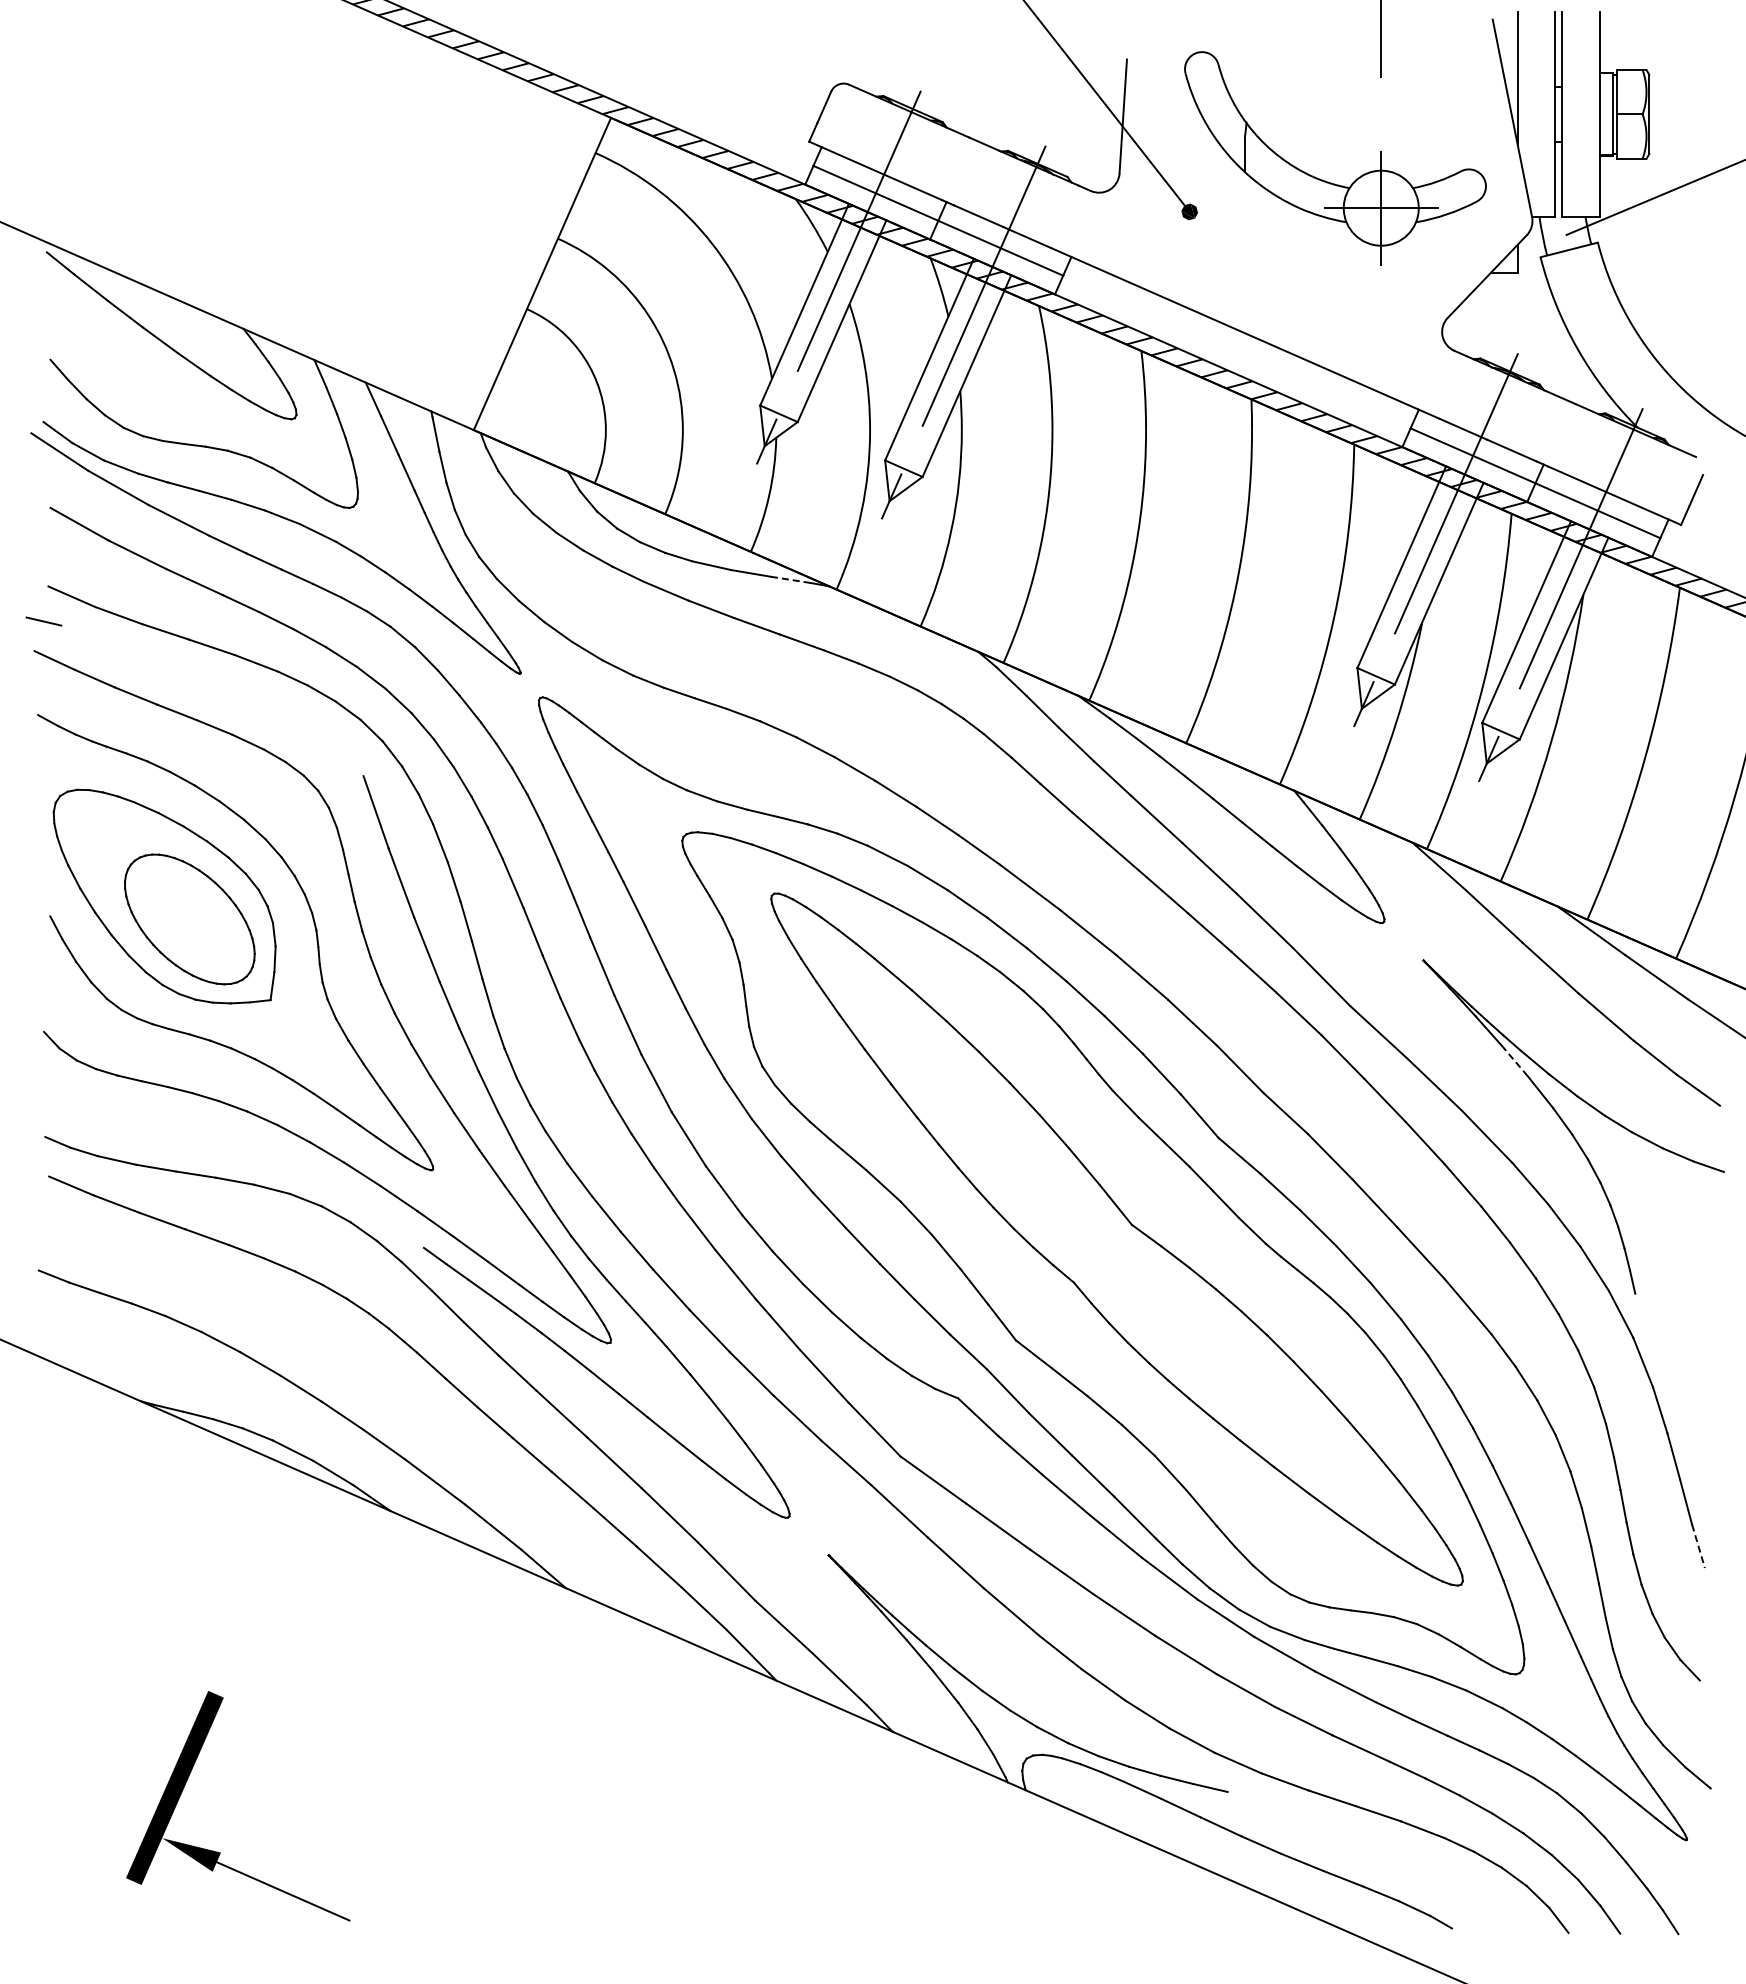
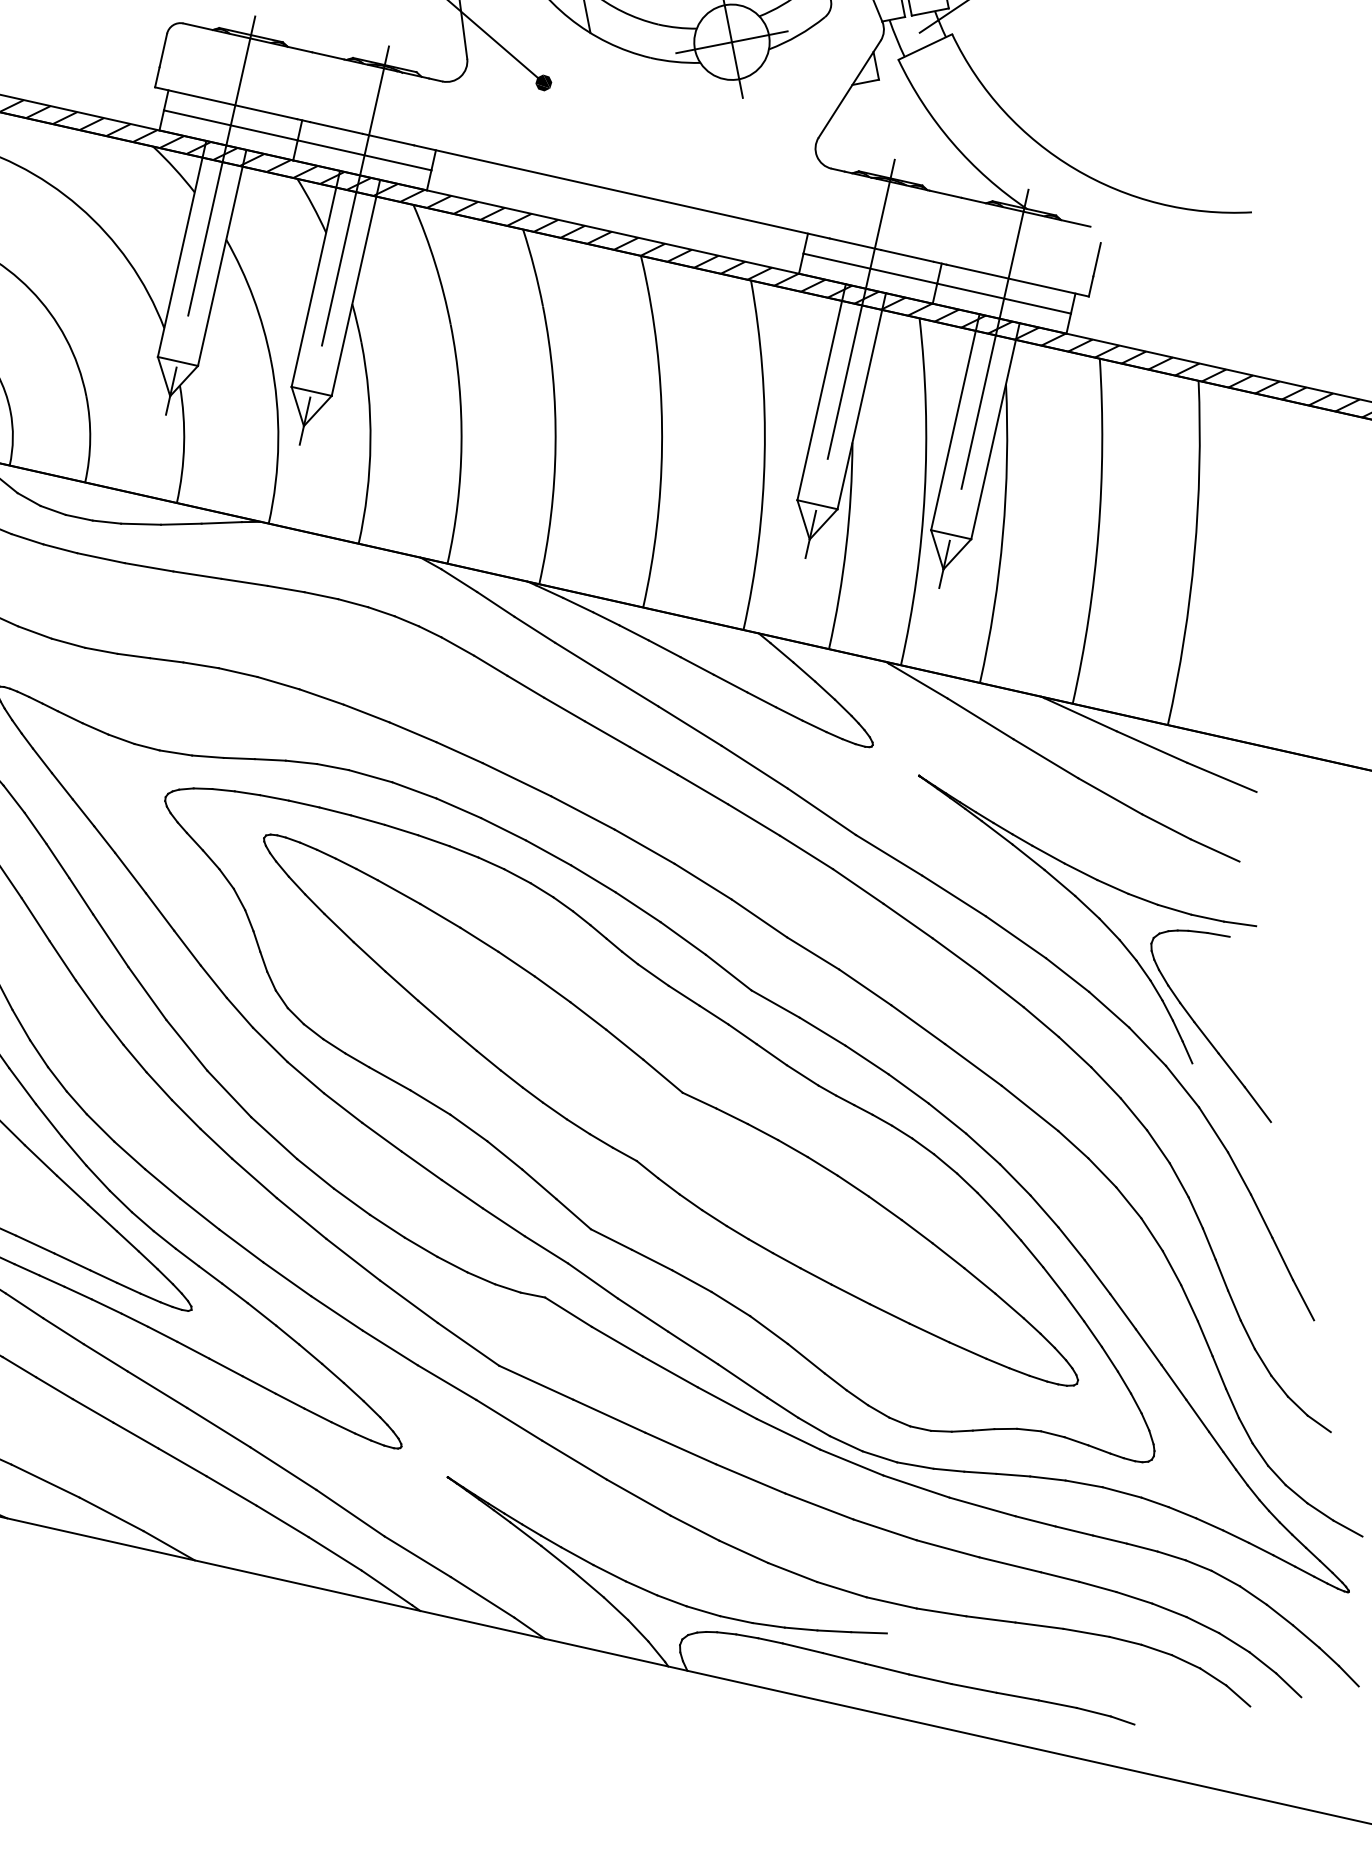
line: (791, 579) -> (222, 522), dashed -> solid
line: (1515, 1061) -> (1029, 857), dashed -> solid
part: (1652, 1266) -> (1204, 1033), added
line: (1698, 1546) -> (1303, 1300), dashed -> solid

